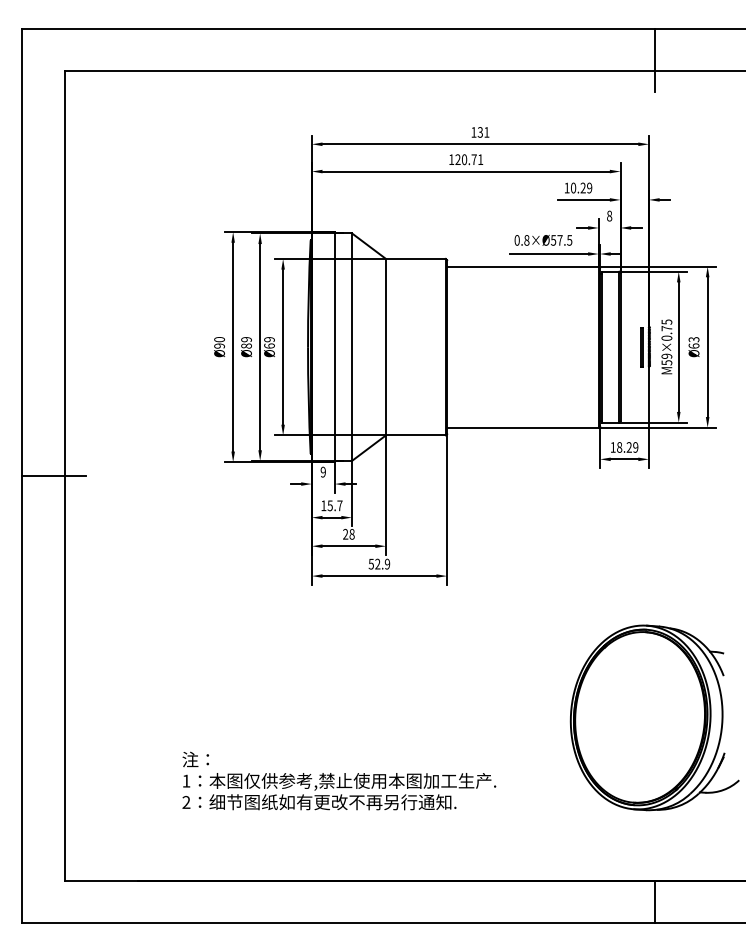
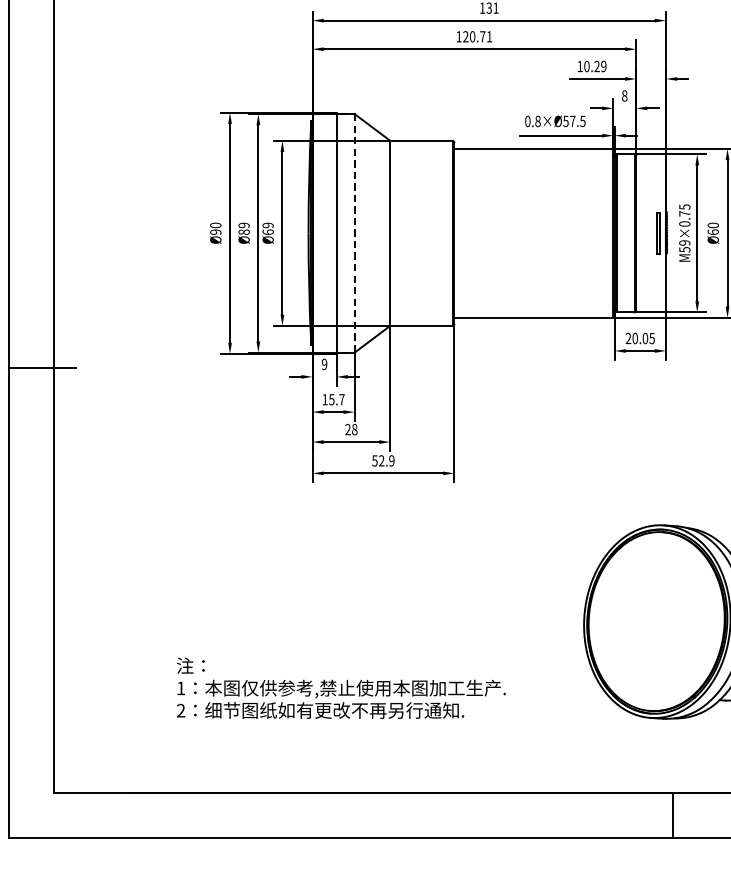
text: (693, 339) -> (712, 225), Ø63 -> Ø60
line: (352, 347) -> (355, 233), solid -> dashed
text: (624, 447) -> (640, 338), 18.29 -> 20.05

